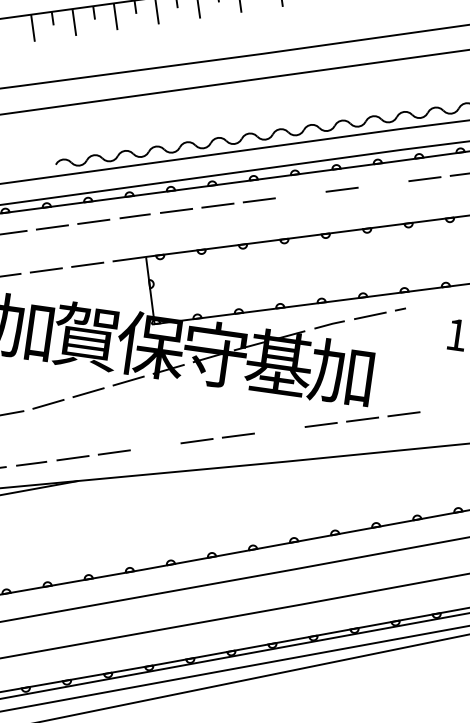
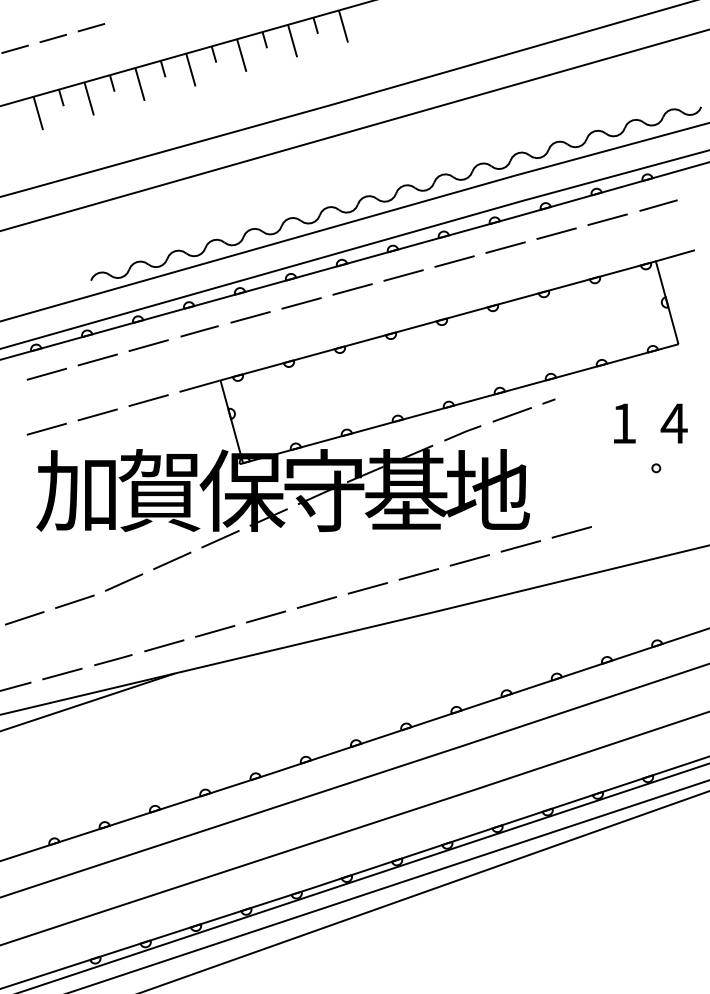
line: (383, 184) -> (505, 247), added
line: (300, 195) -> (403, 275), added
text: (342, 372) -> (487, 490), 加 -> 地
line: (279, 430) -> (418, 574), added
line: (155, 446) -> (265, 616), added

